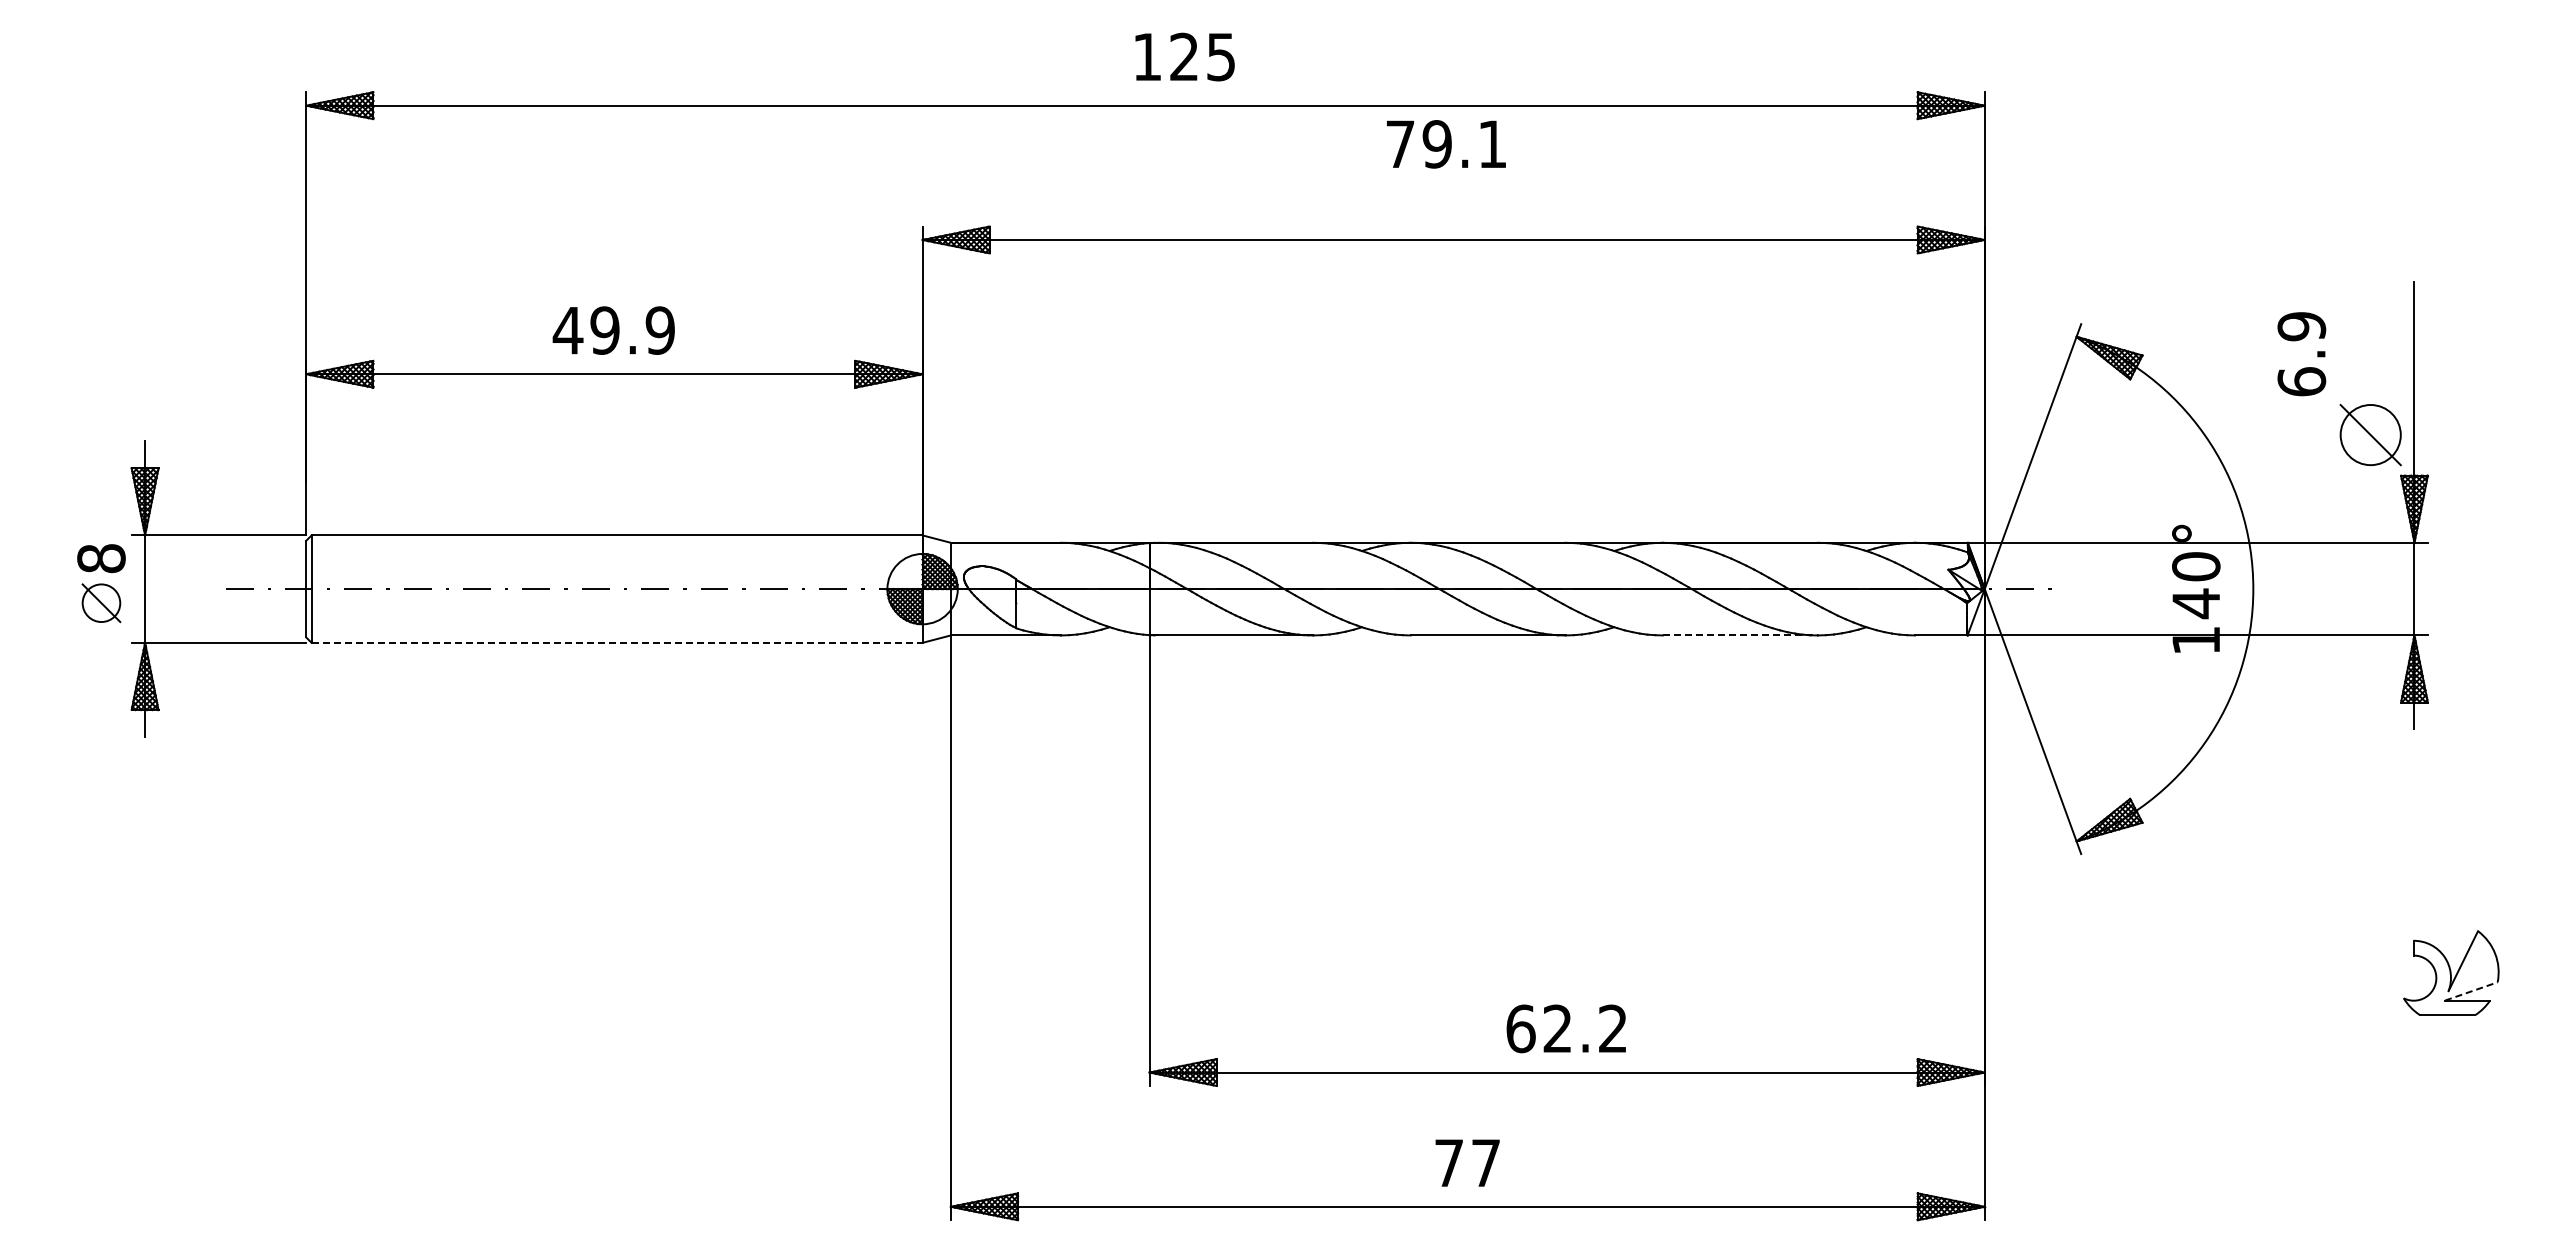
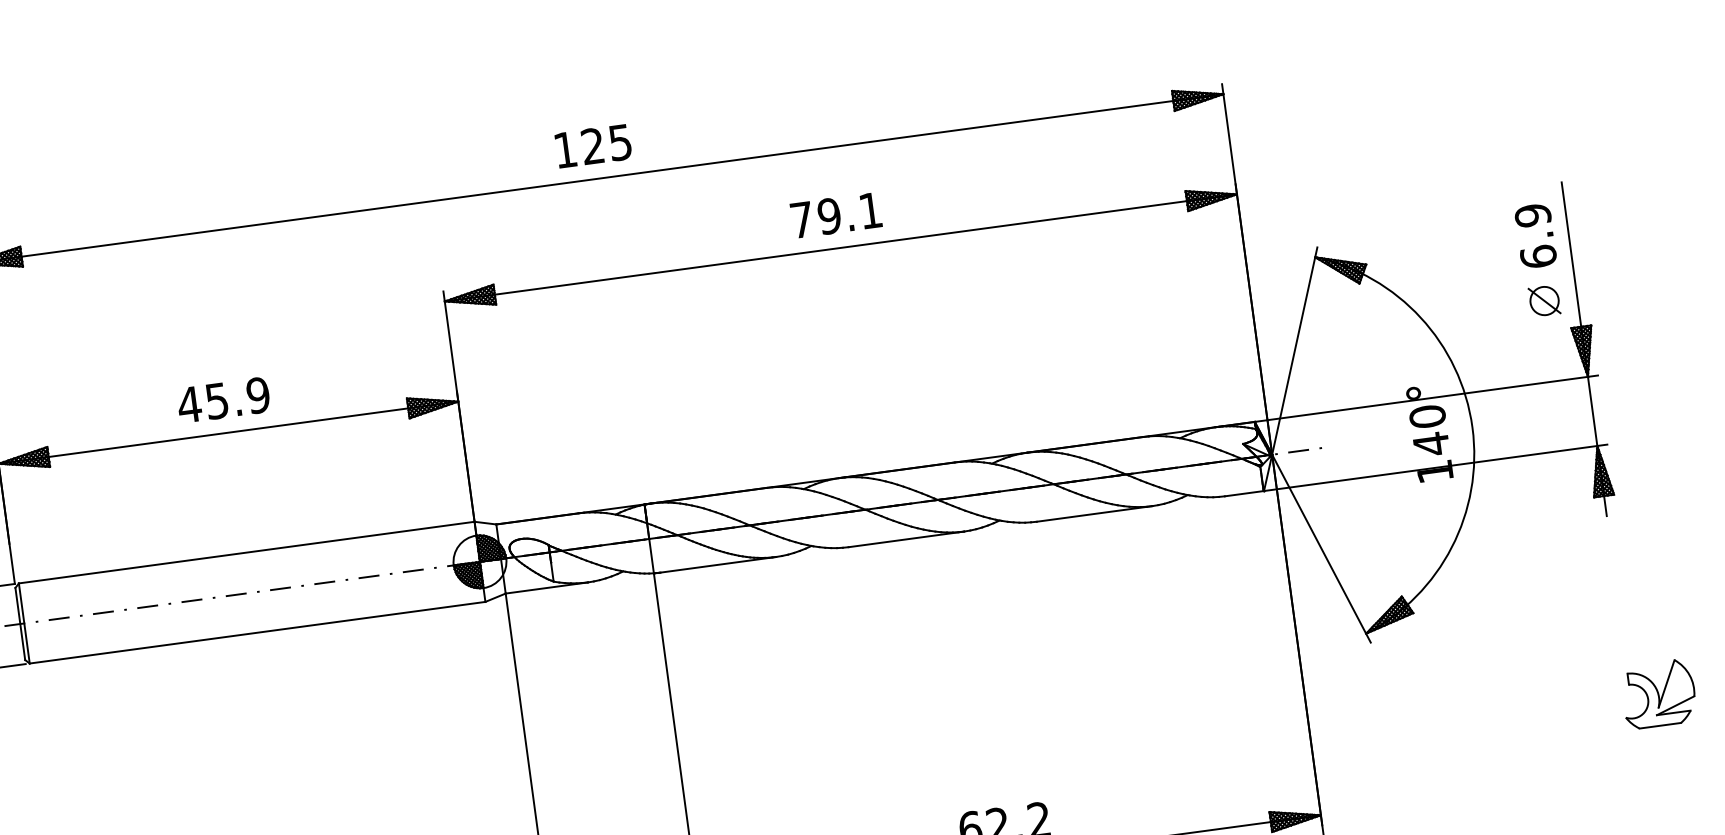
text: (1184, 56) -> (593, 145), moved
text: (1446, 144) -> (836, 215), moved
text: (604, 330) -> (216, 401), 49.9 -> 45.9
text: (2301, 354) -> (1535, 236), moved
part: (2370, 435) -> (1544, 301), size x0.62
line: (1740, 635) -> (1094, 513), dashed -> solid
line: (617, 642) -> (257, 632), dashed -> solid
line: (2471, 991) -> (1675, 705), dashed -> solid

